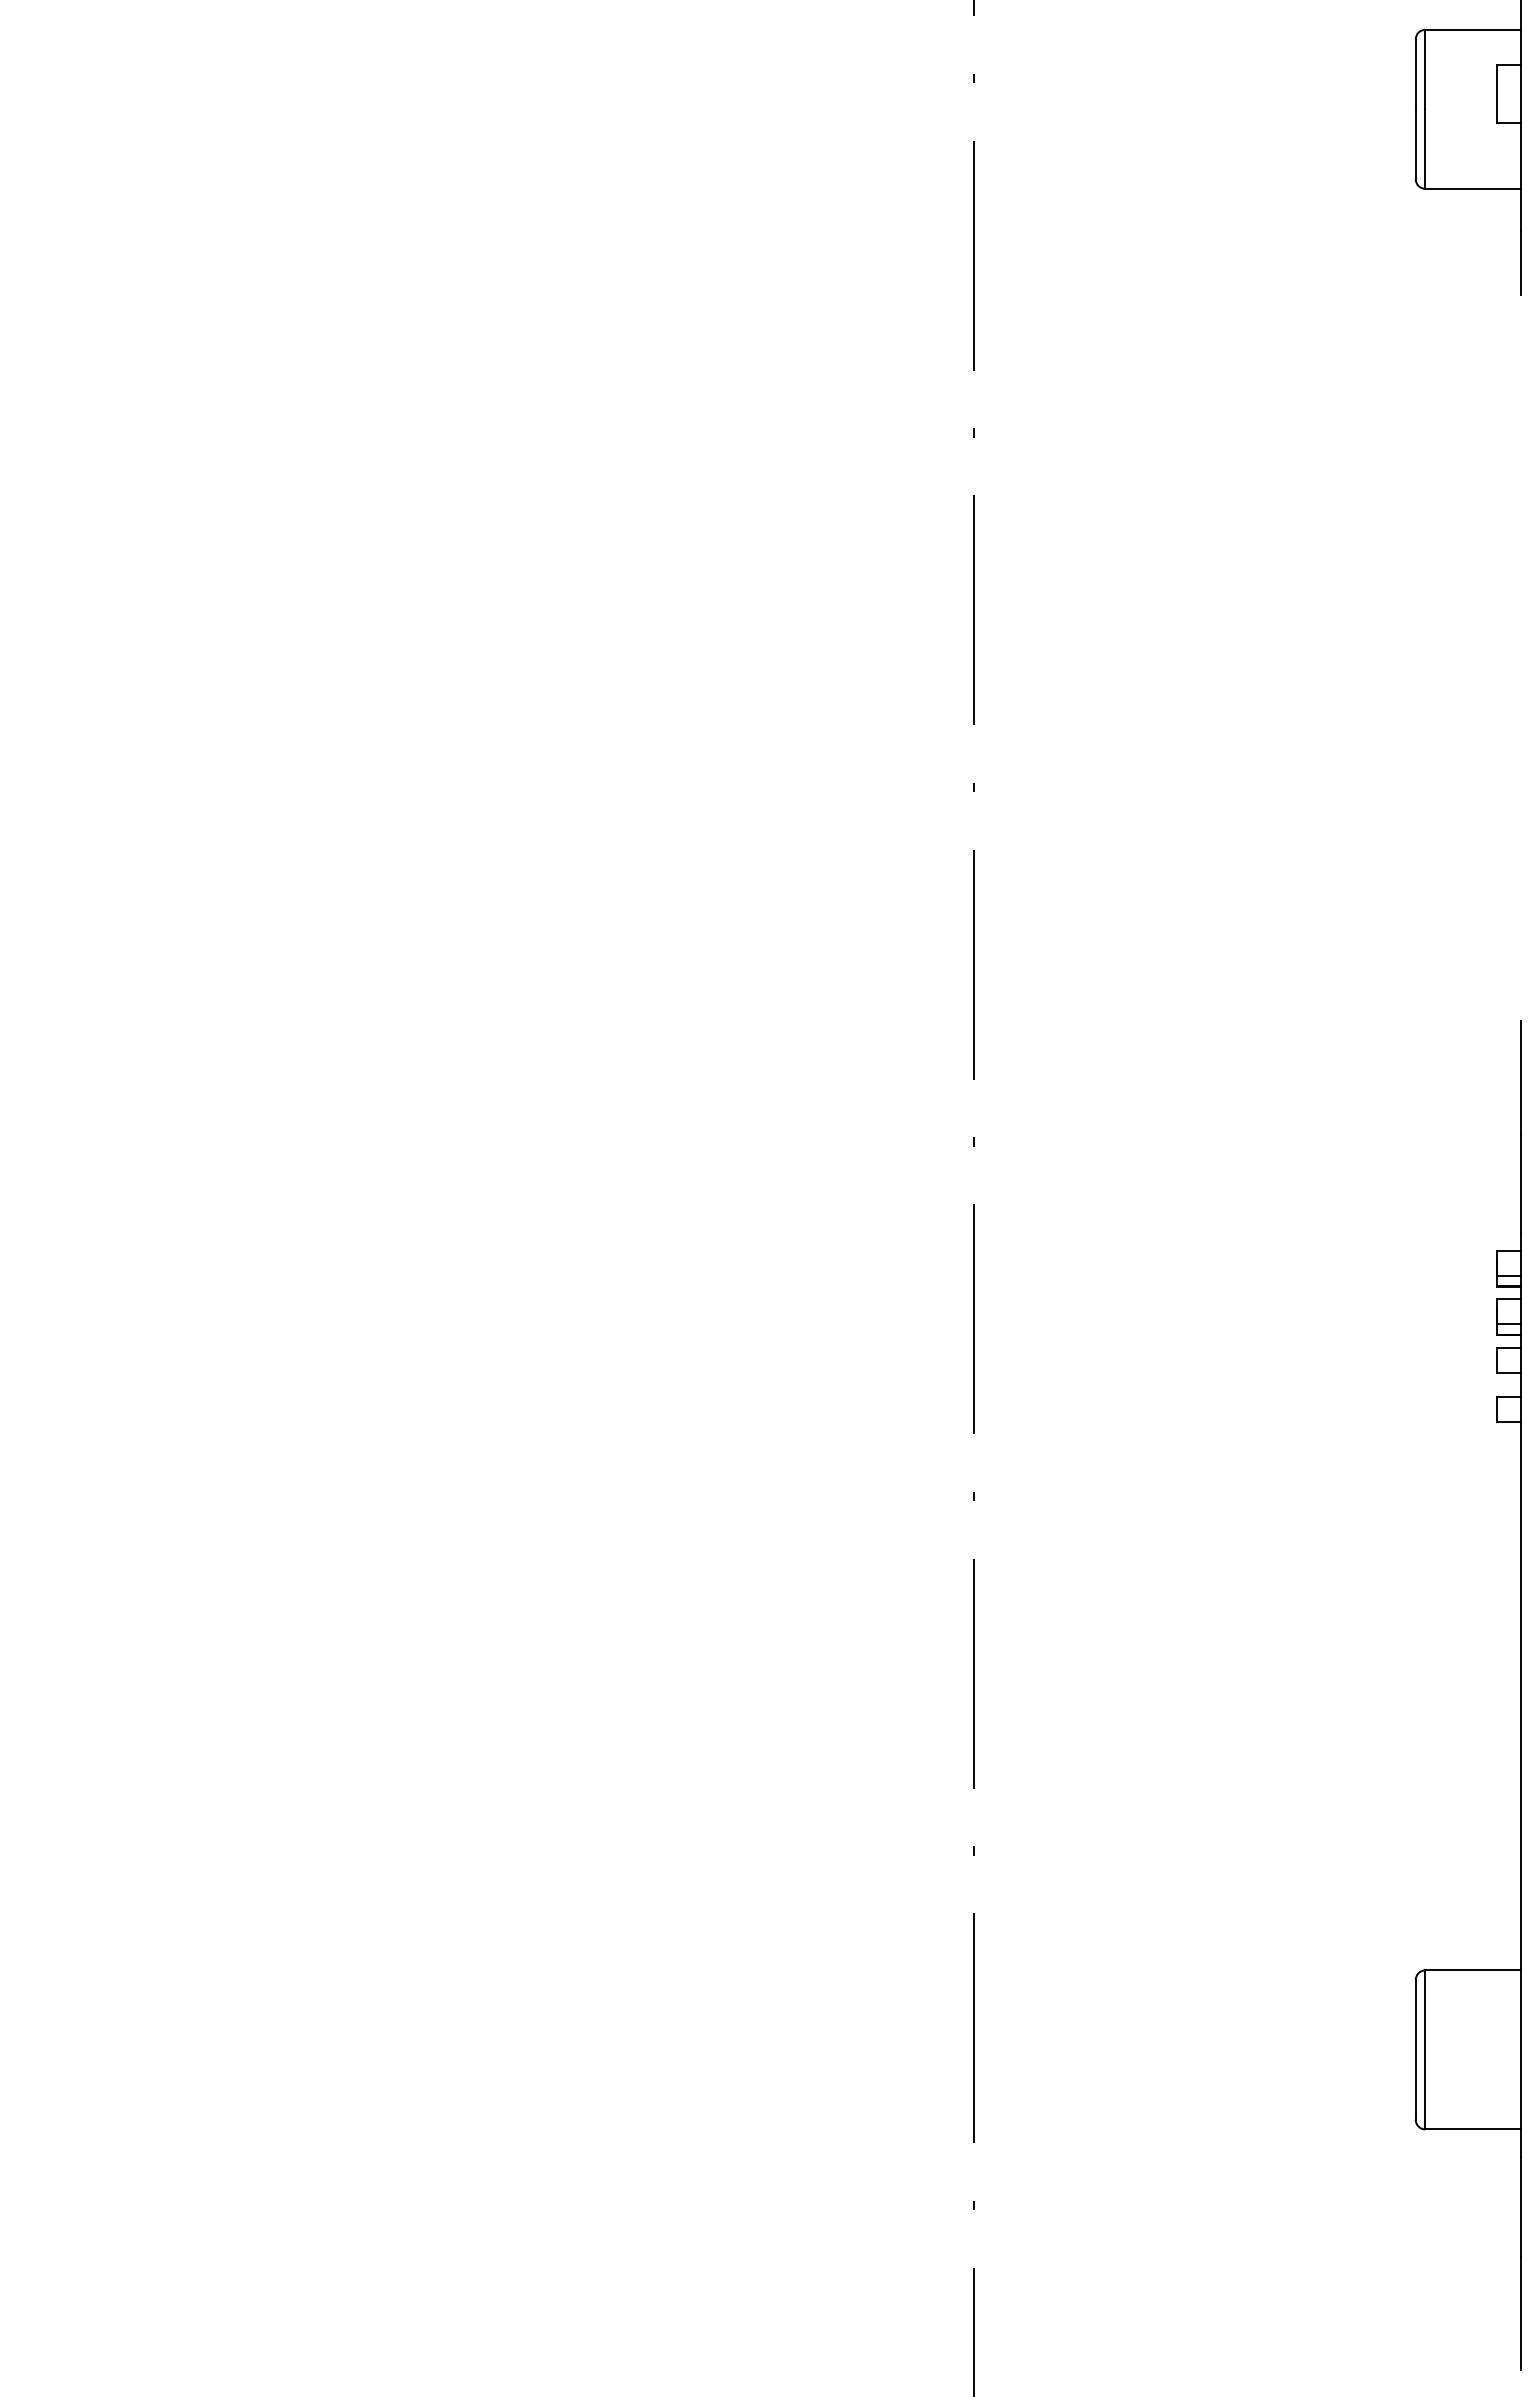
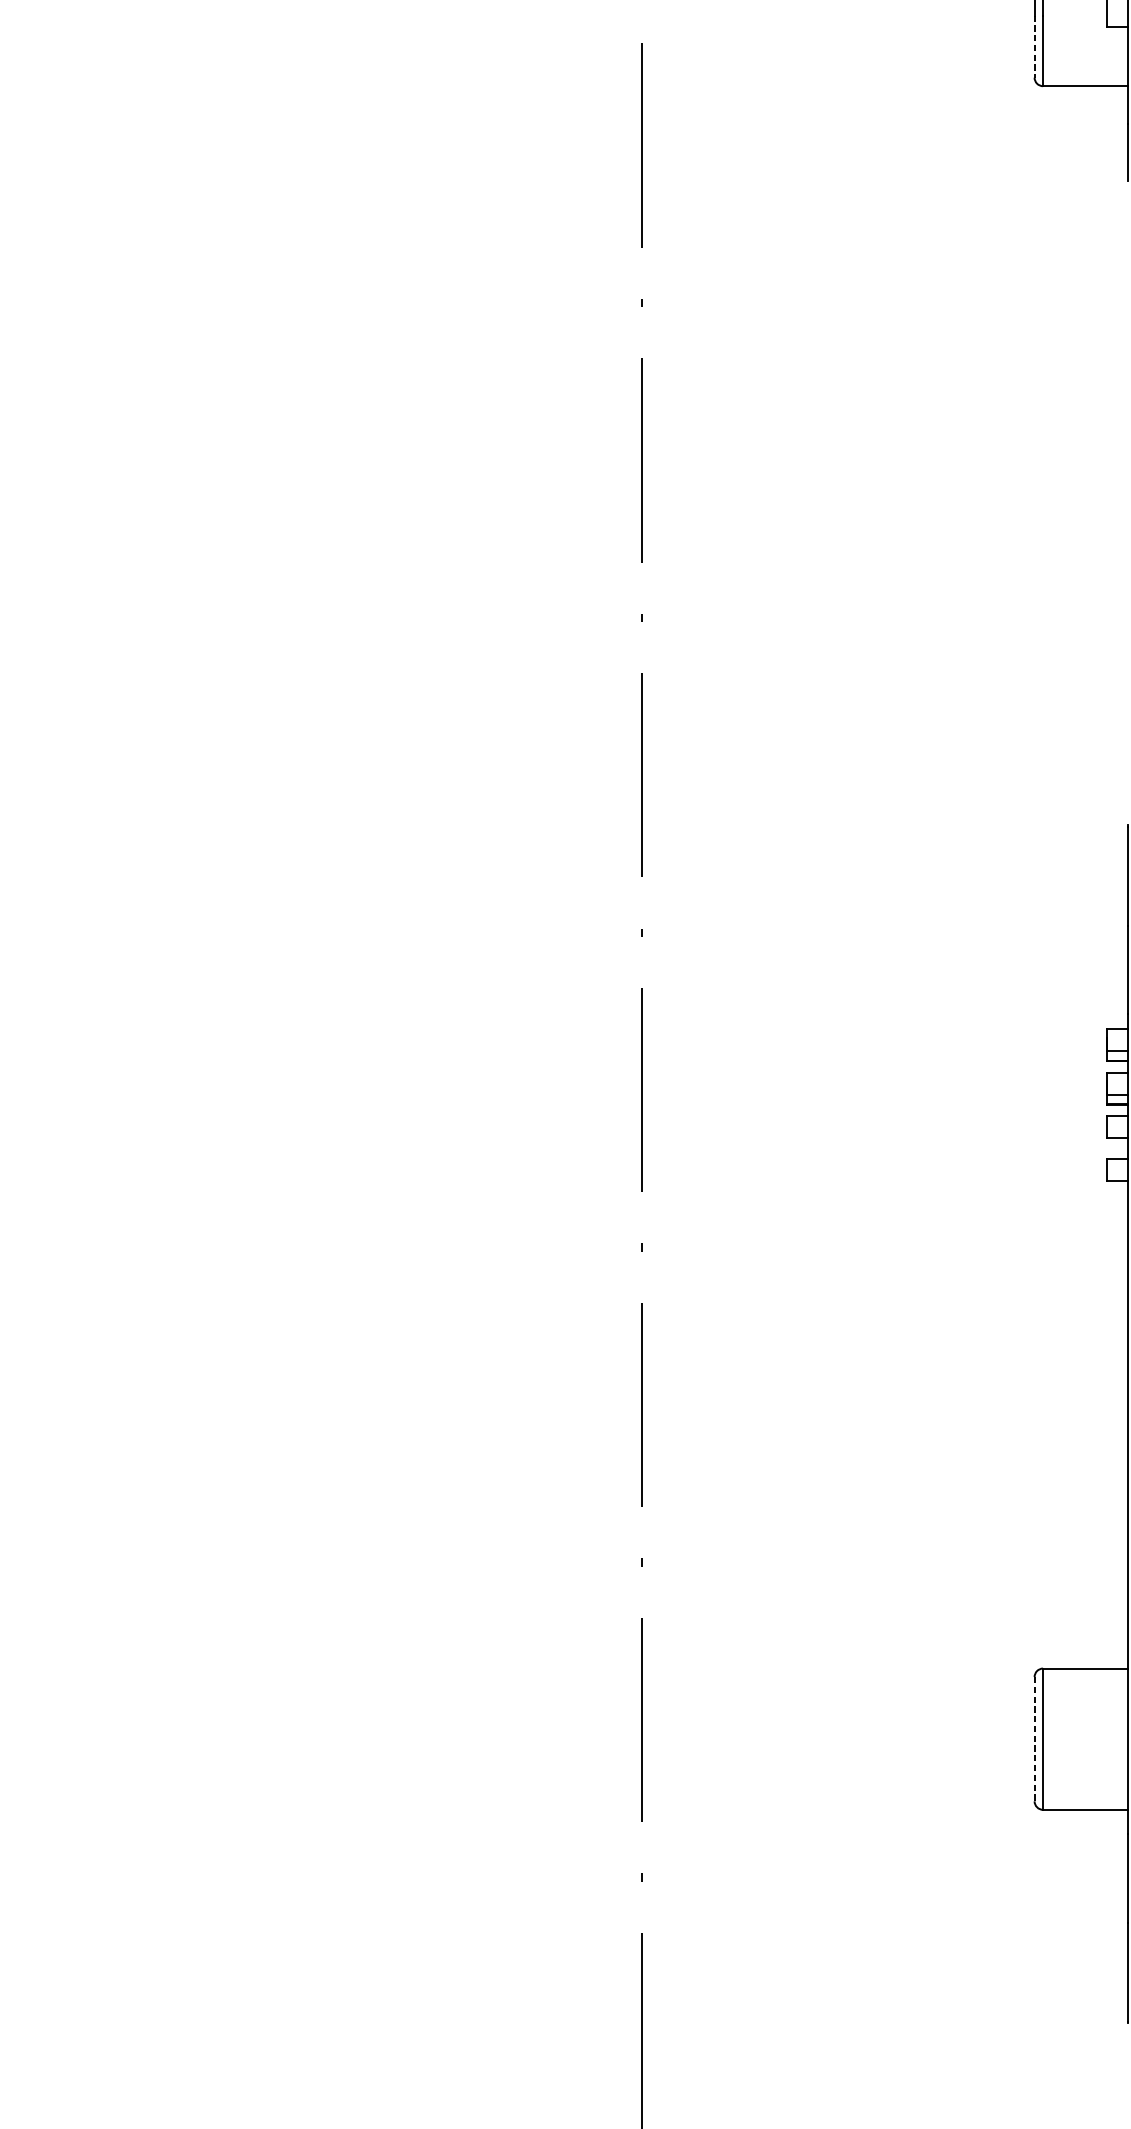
line: (1415, 144) -> (1034, 46), solid -> dashed
line: (1415, 2049) -> (1034, 1738), solid -> dashed

